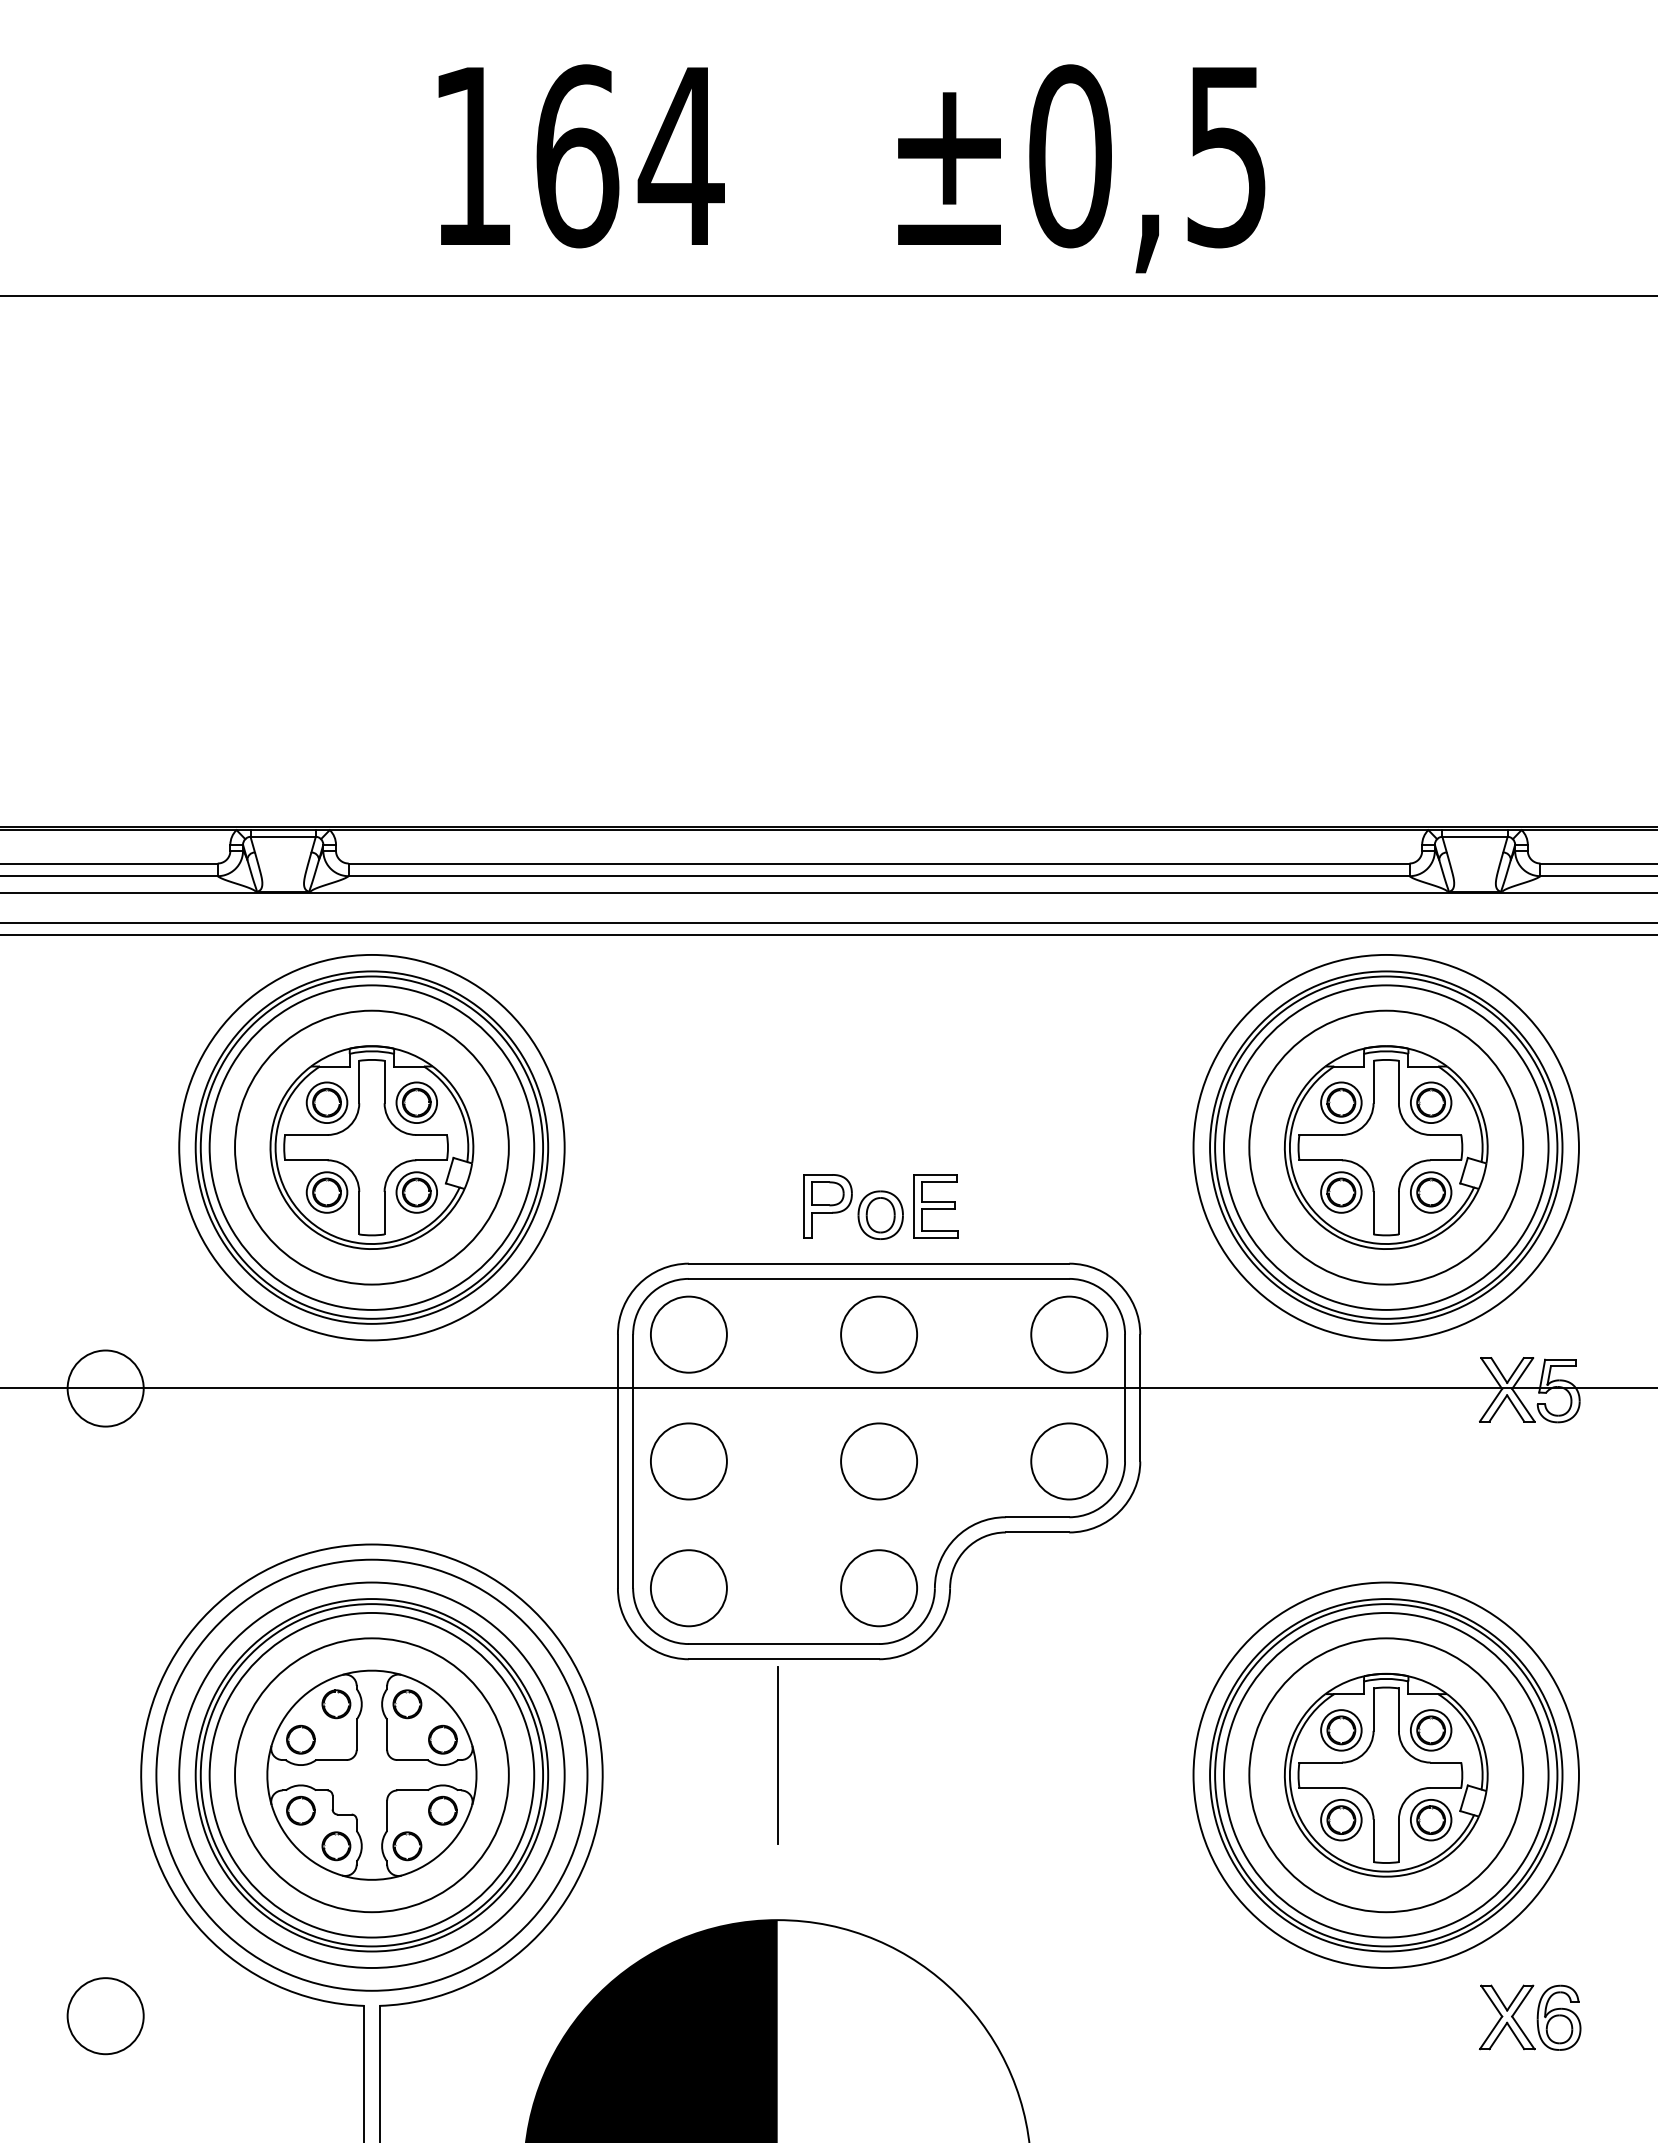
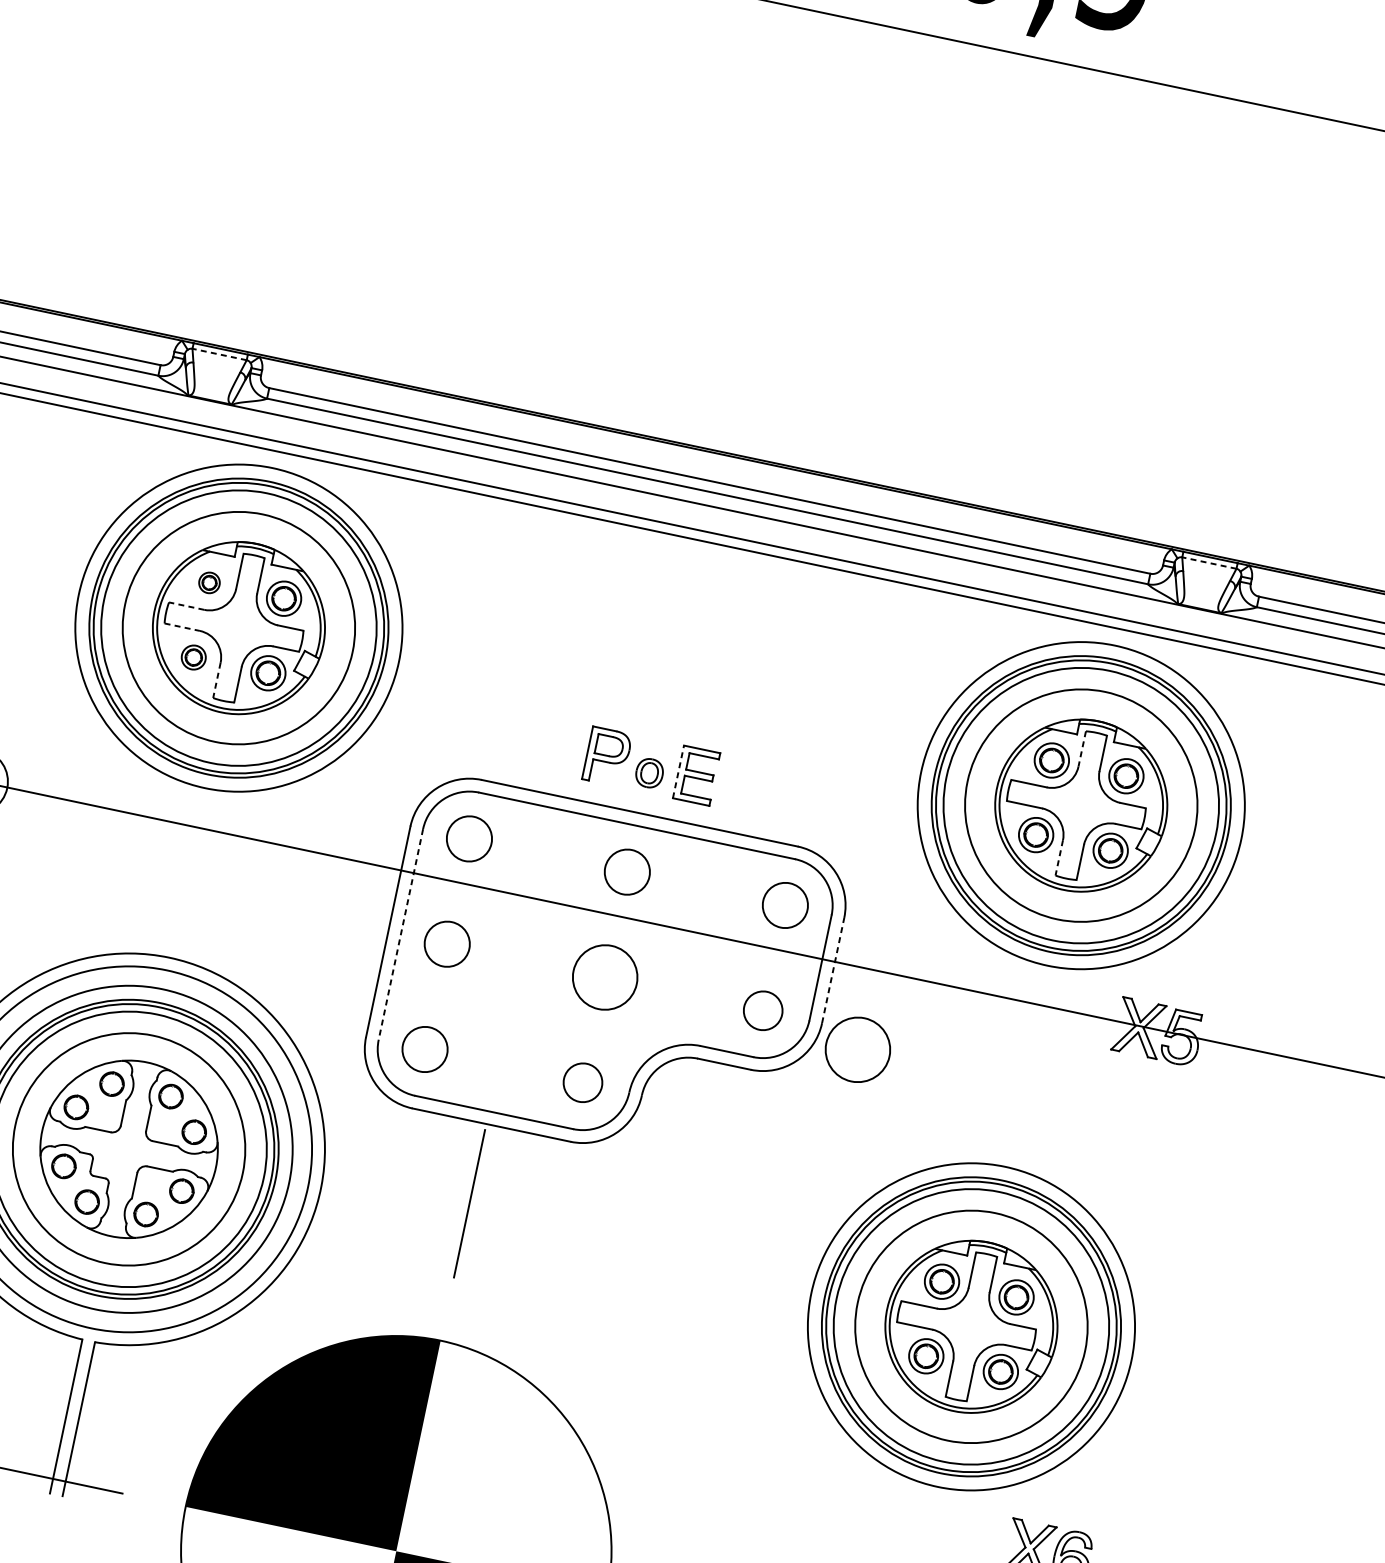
line: (283, 836) -> (219, 354), solid -> dashed
line: (1475, 836) -> (1209, 562), solid -> dashed
line: (1373, 1082) -> (1082, 749), solid -> dashed
part: (326, 1102) -> (209, 582), size x0.6
line: (305, 1134) -> (186, 605), solid -> dashed
line: (306, 1160) -> (182, 627), solid -> dashed
part: (326, 1192) -> (193, 657), size x0.7
line: (913, 1206) -> (678, 771), solid -> dashed
line: (359, 1213) -> (217, 680), solid -> dashed
line: (1373, 1213) -> (1059, 858), solid -> dashed
part: (880, 1214) -> (649, 772), size x0.7
circle: (688, 1334) -> (469, 838), size x0.7
circle: (878, 1334) -> (626, 871), size x0.7
circle: (1069, 1334) -> (785, 905), size x0.7
line: (1140, 1397) -> (833, 970), solid -> dashed
line: (633, 1461) -> (401, 934), solid -> dashed
circle: (688, 1461) -> (446, 944), size x0.7
circle: (1069, 1461) -> (763, 1010), size x0.6
circle: (1187, 1483) -> (857, 1049), added
circle: (688, 1588) -> (424, 1049), size x0.7
circle: (879, 1588) -> (583, 1083), size x0.6

